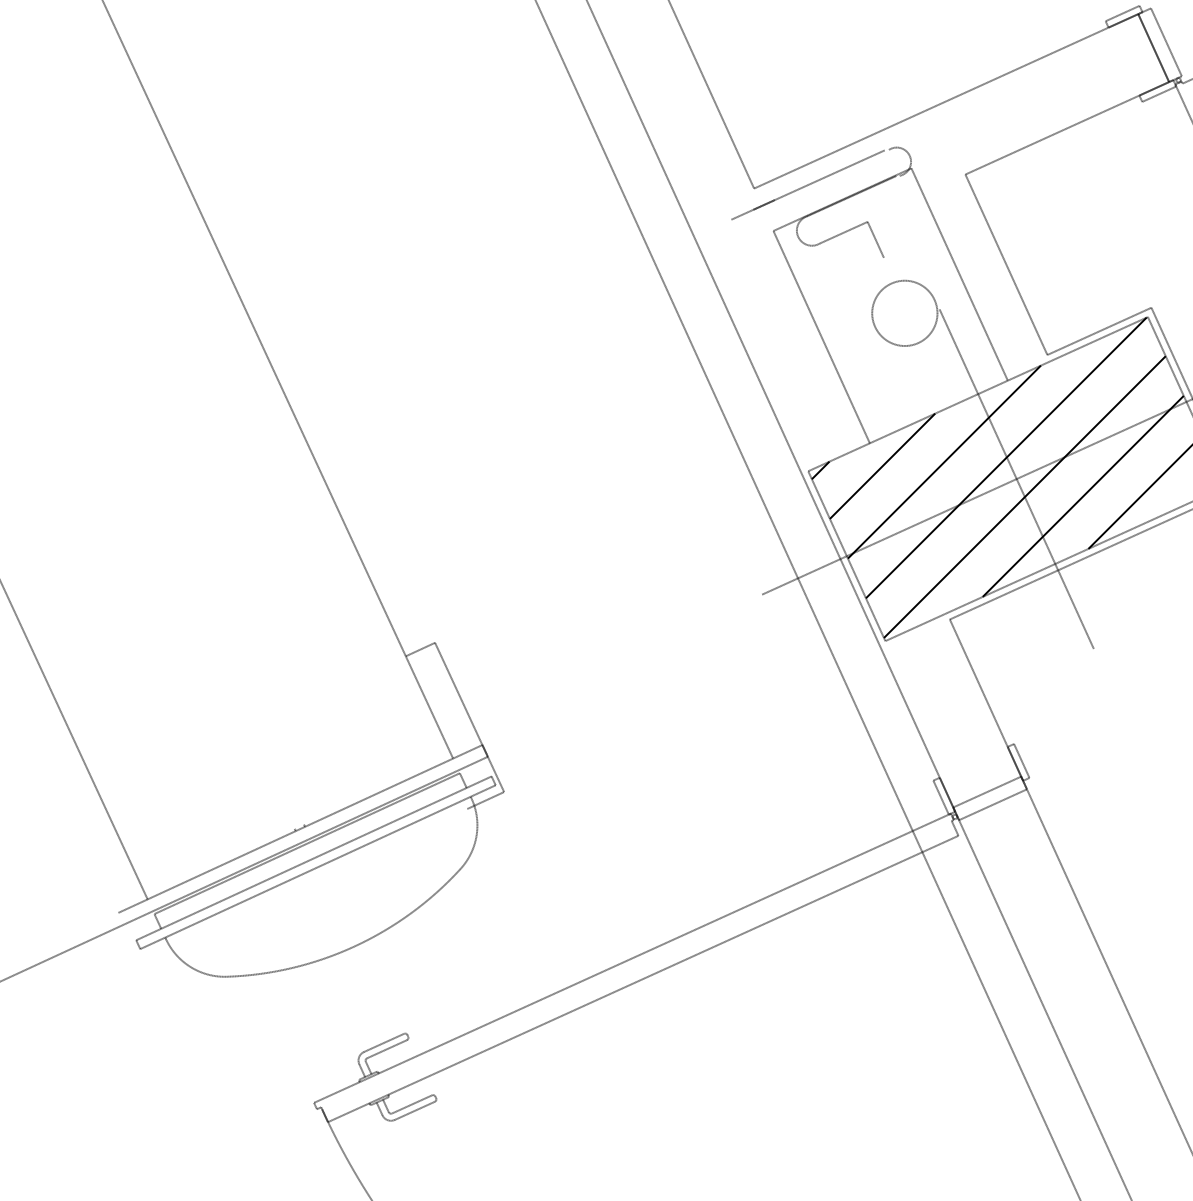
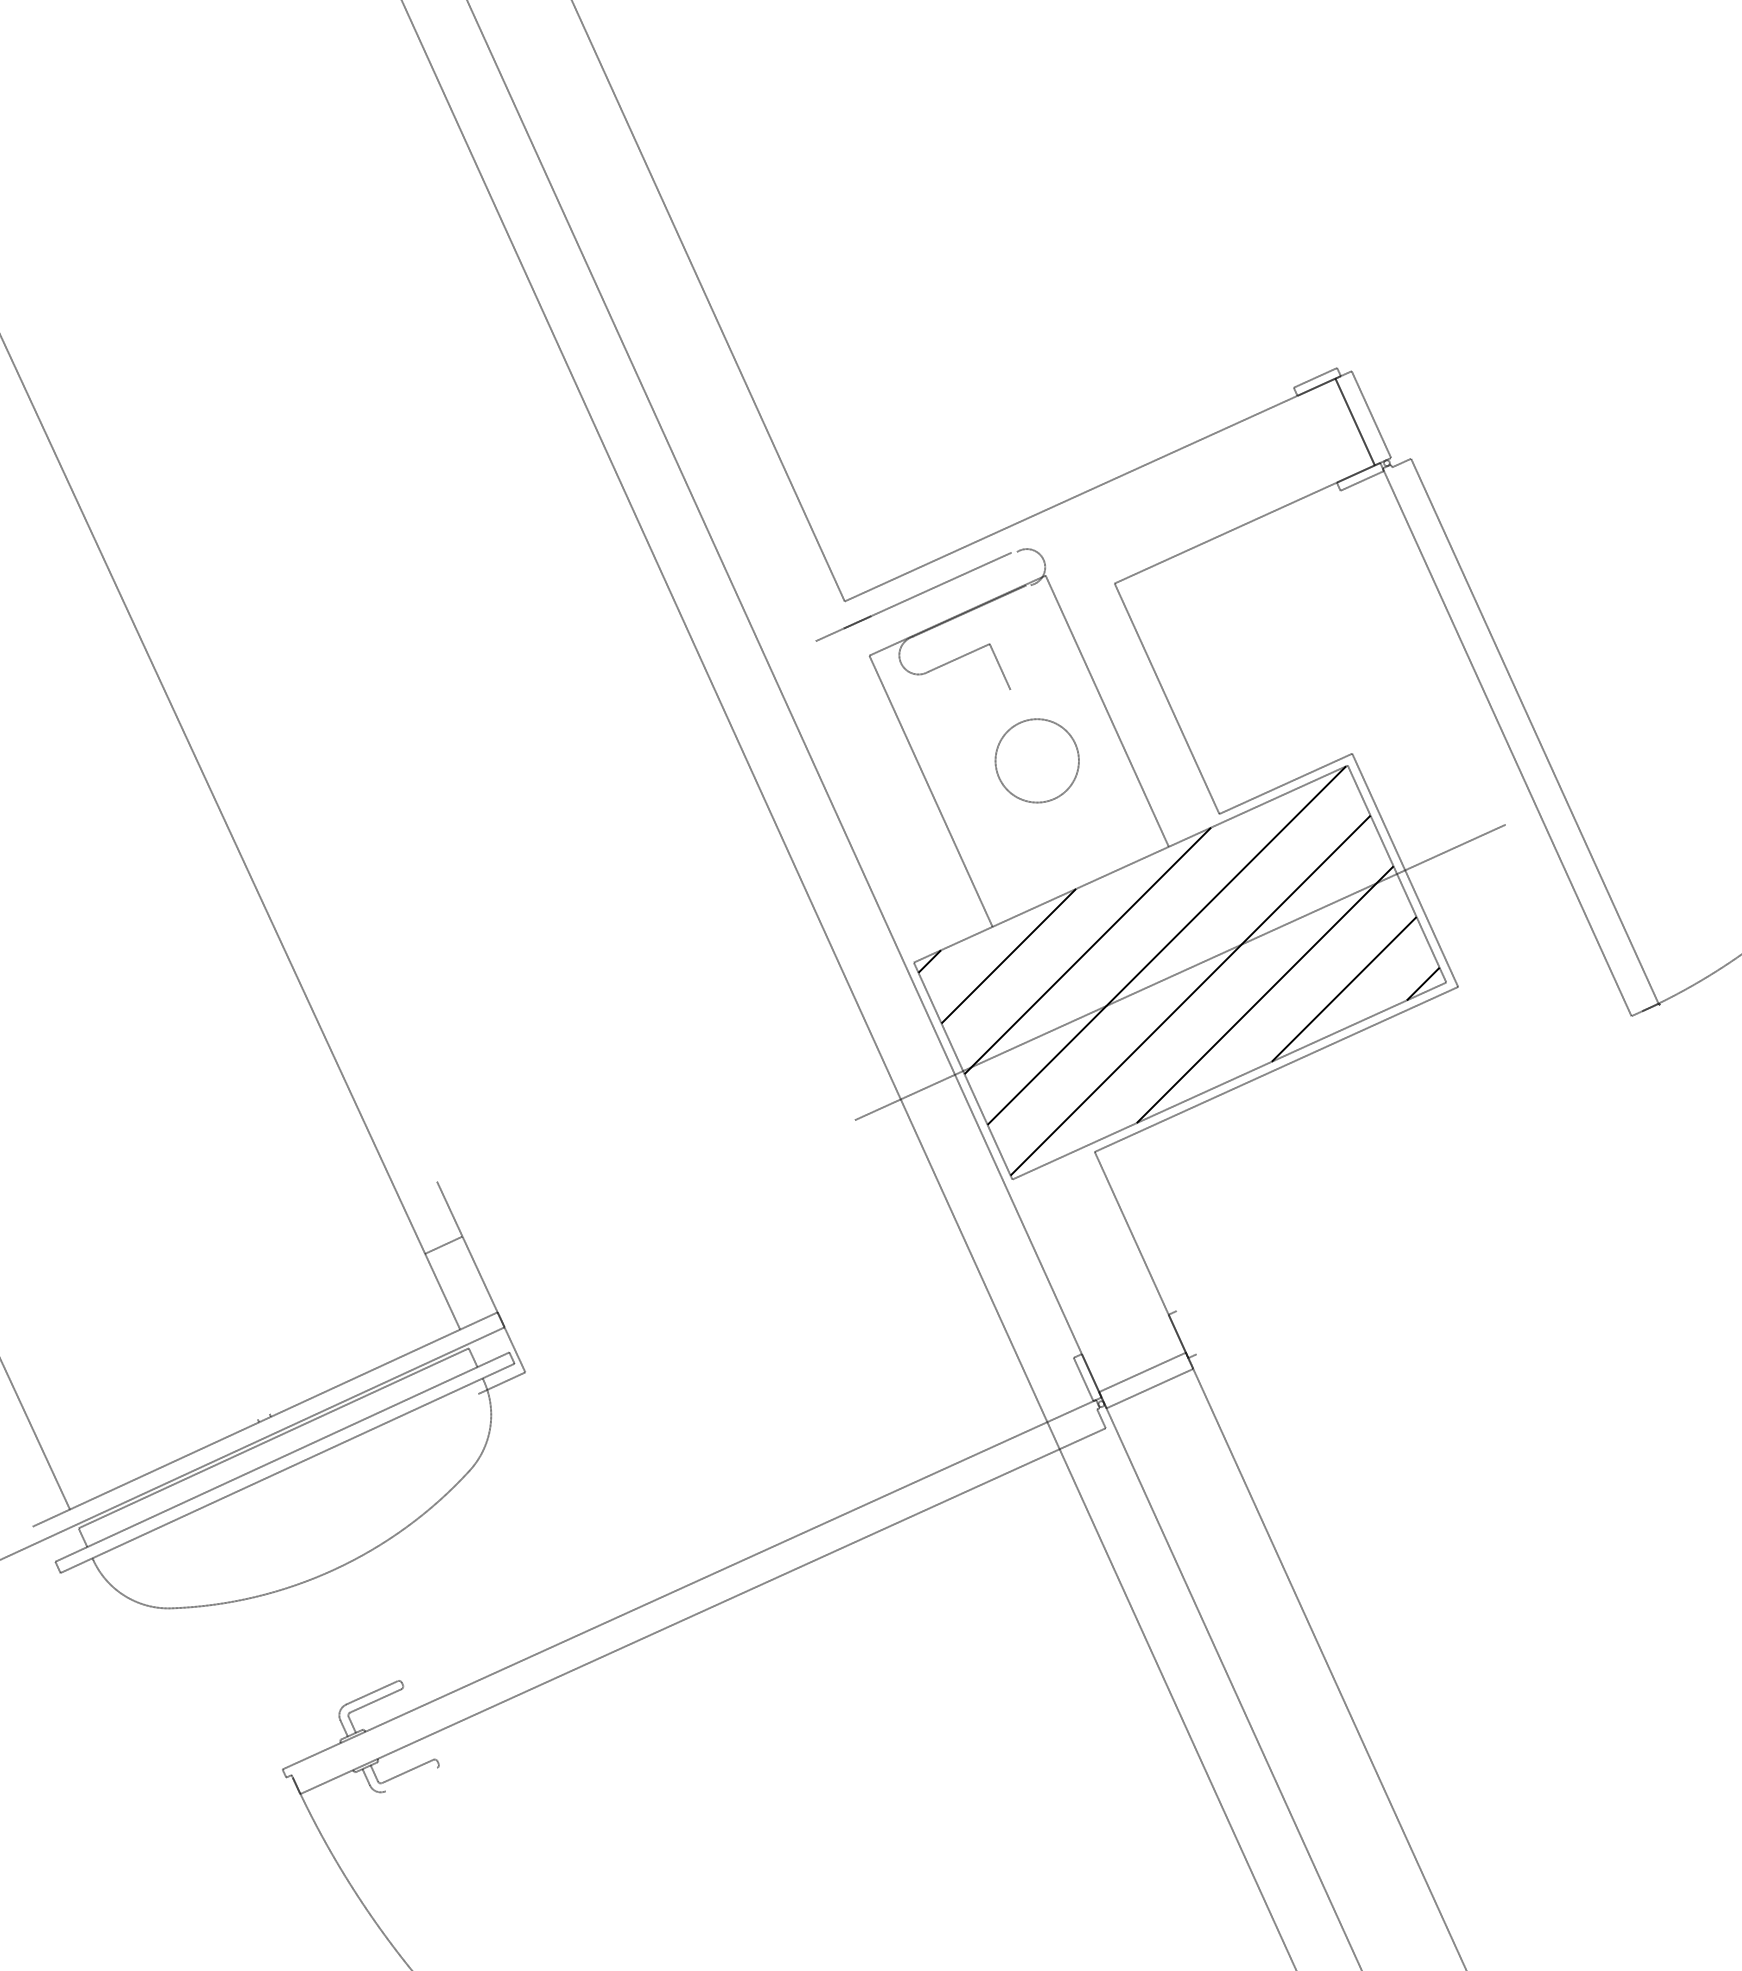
line: (1016, 479) -> (1179, 972), removed
line: (420, 649) -> (443, 1245), moved
line: (1021, 760) -> (1186, 1332), removed
line: (414, 1110) -> (411, 1779), removed

